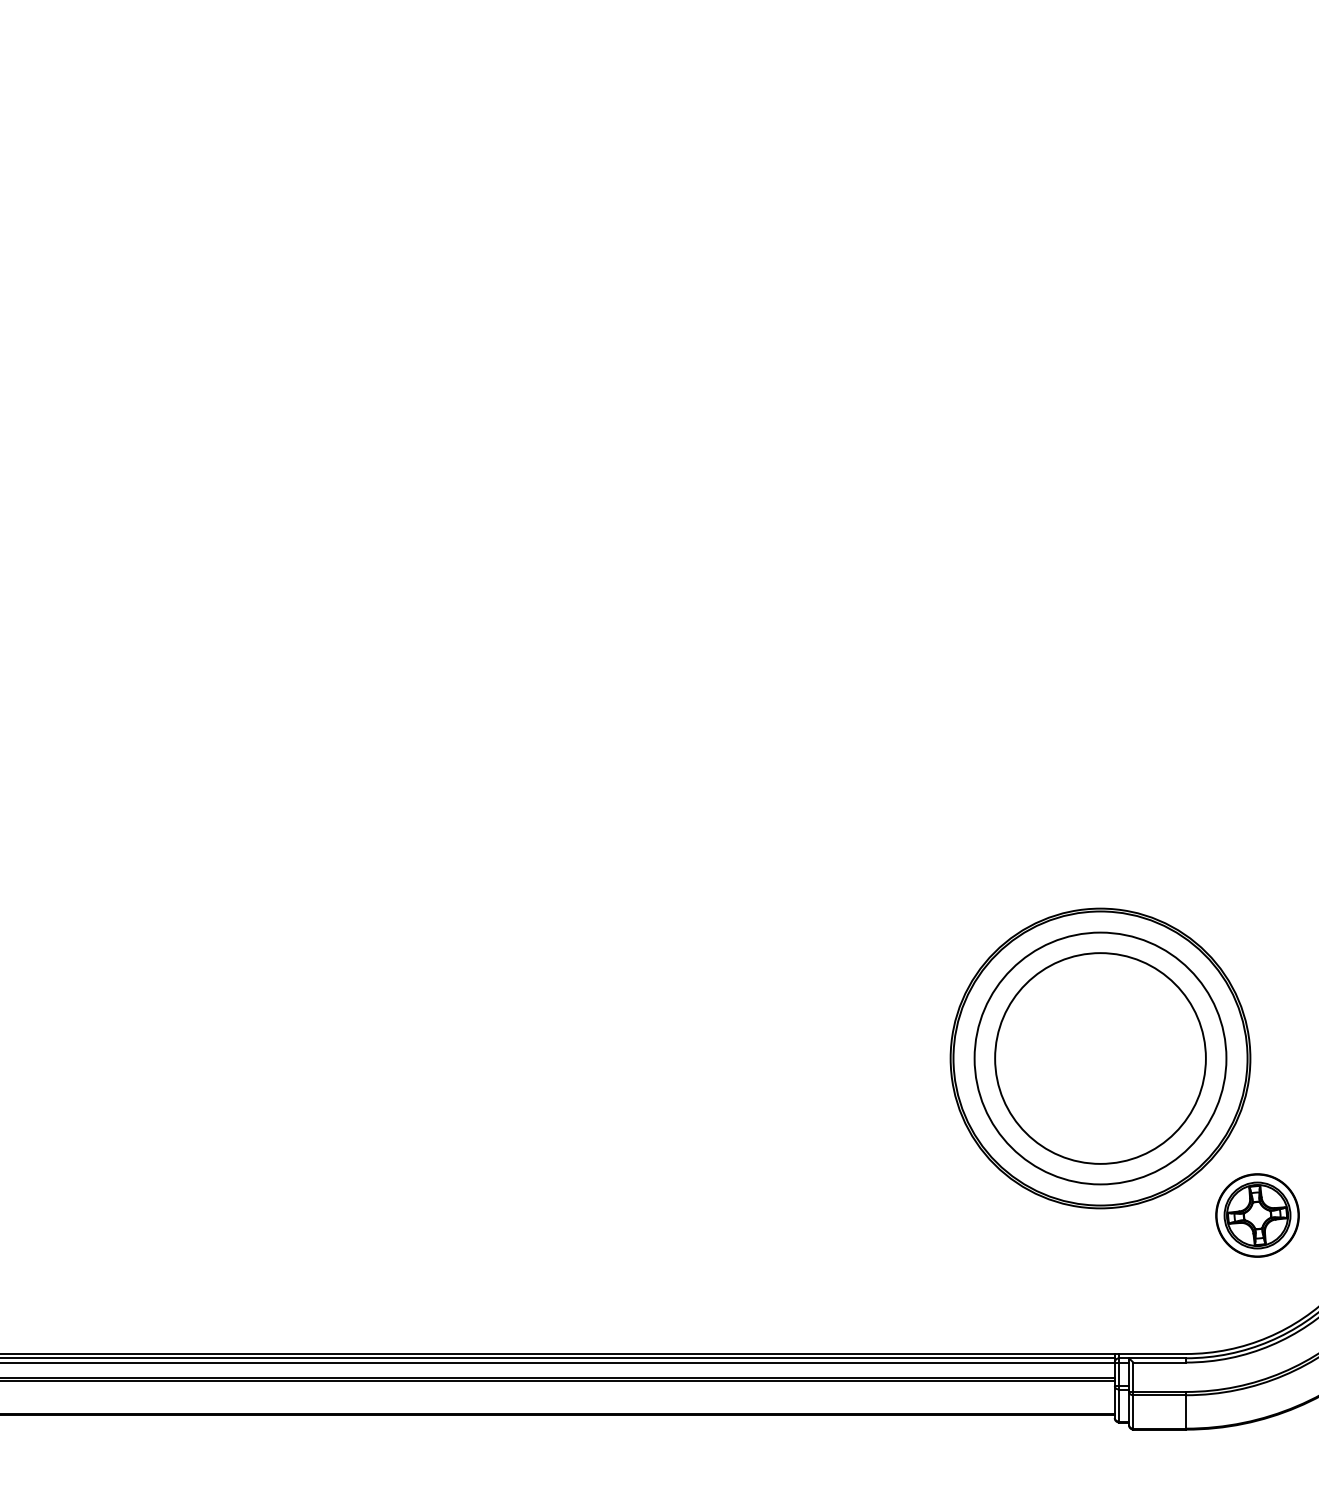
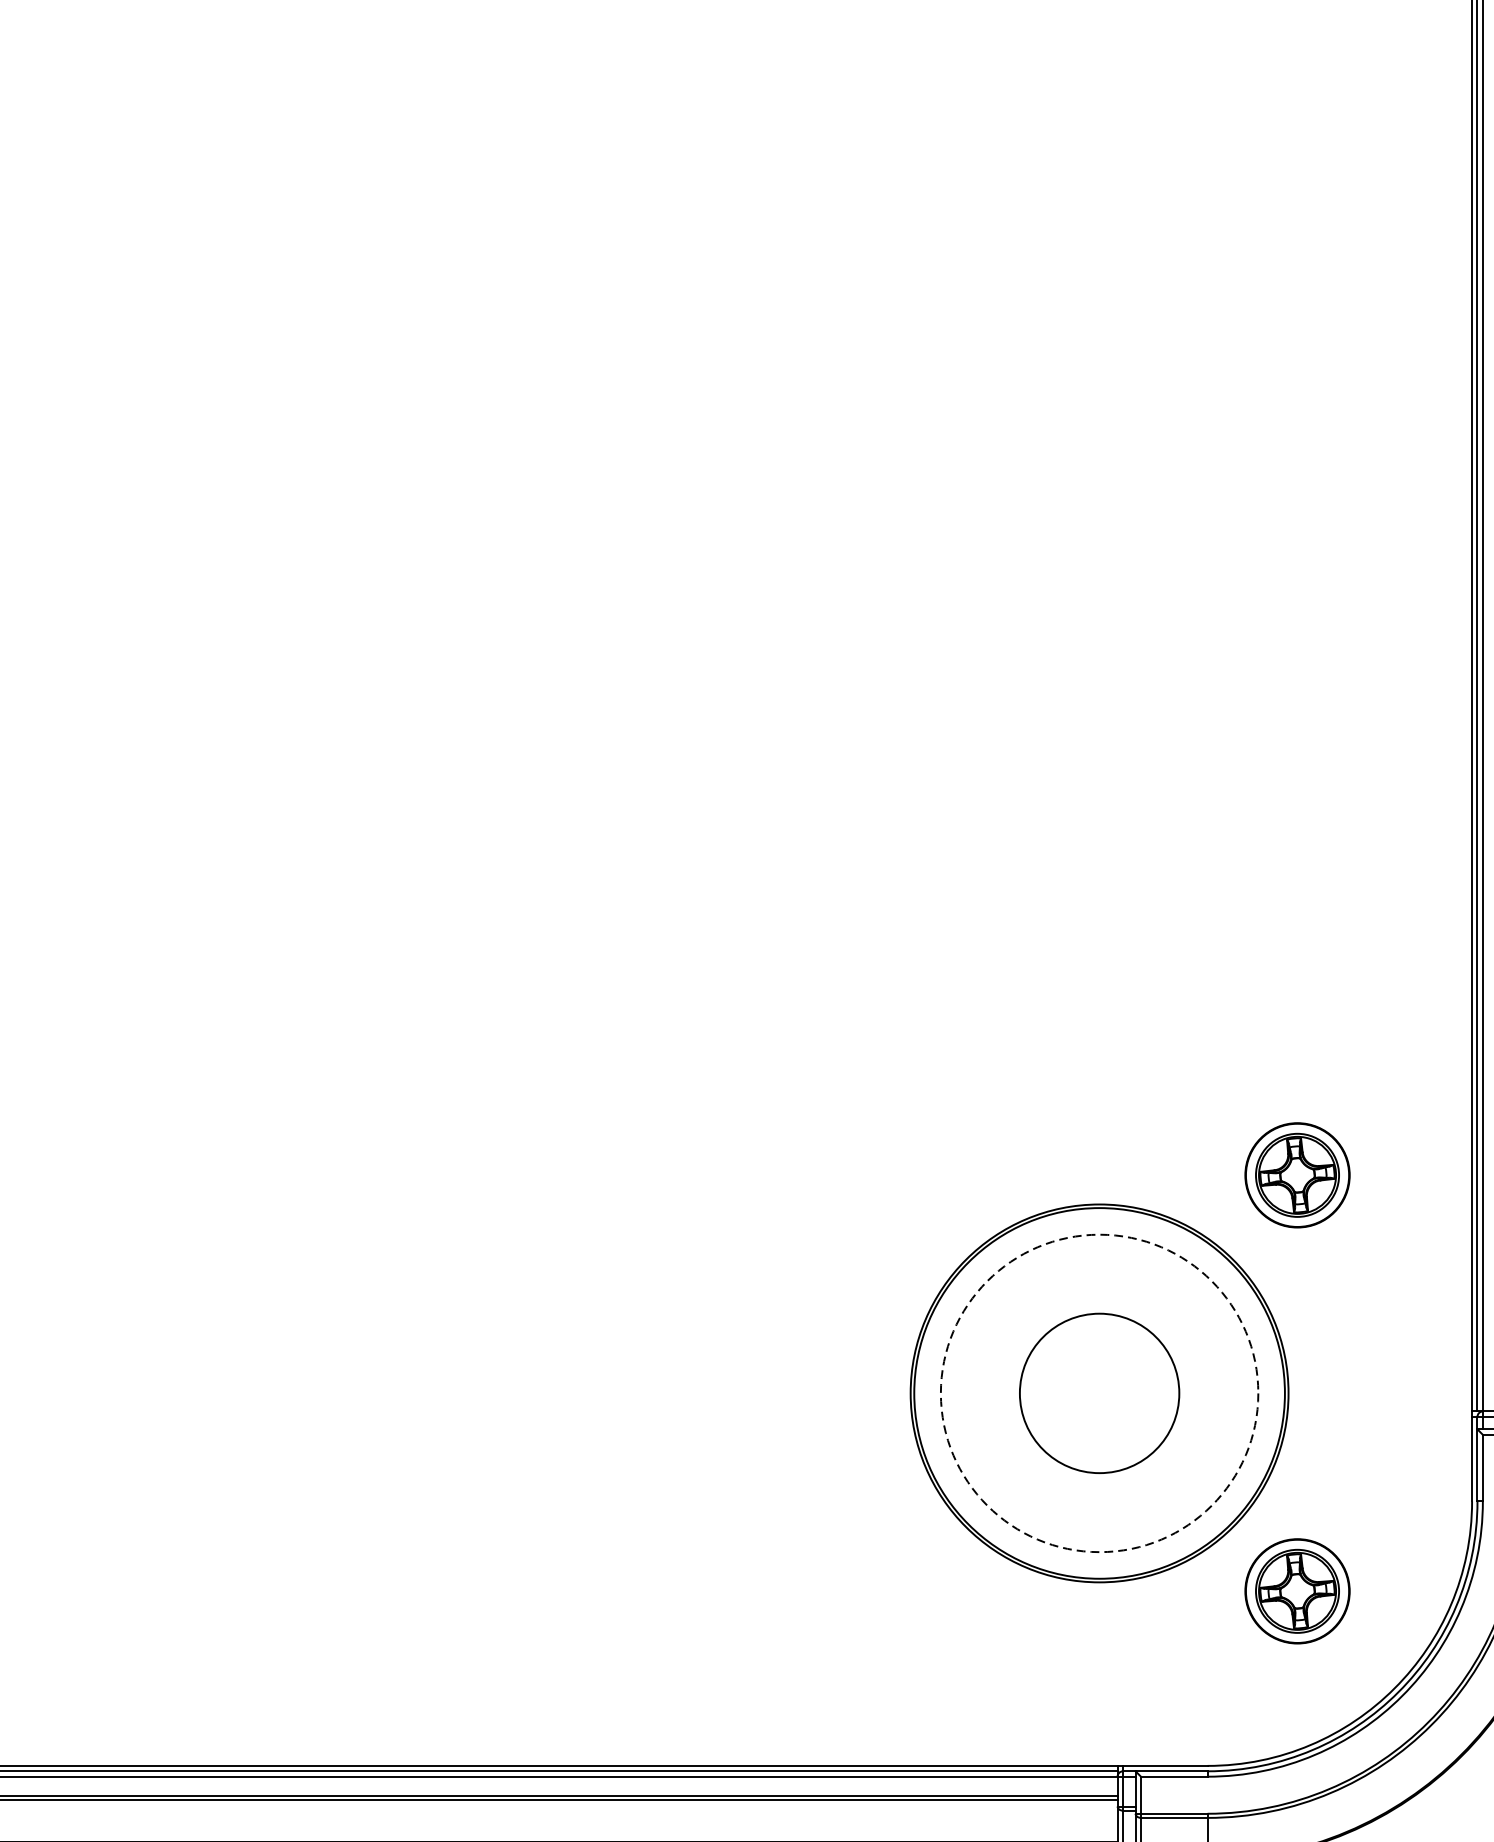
part: (1257, 885) -> (1297, 1175), added
circle: (1100, 1058) -> (1099, 1393), size x0.6
circle: (1100, 1058) -> (1099, 1393), solid -> dashed

